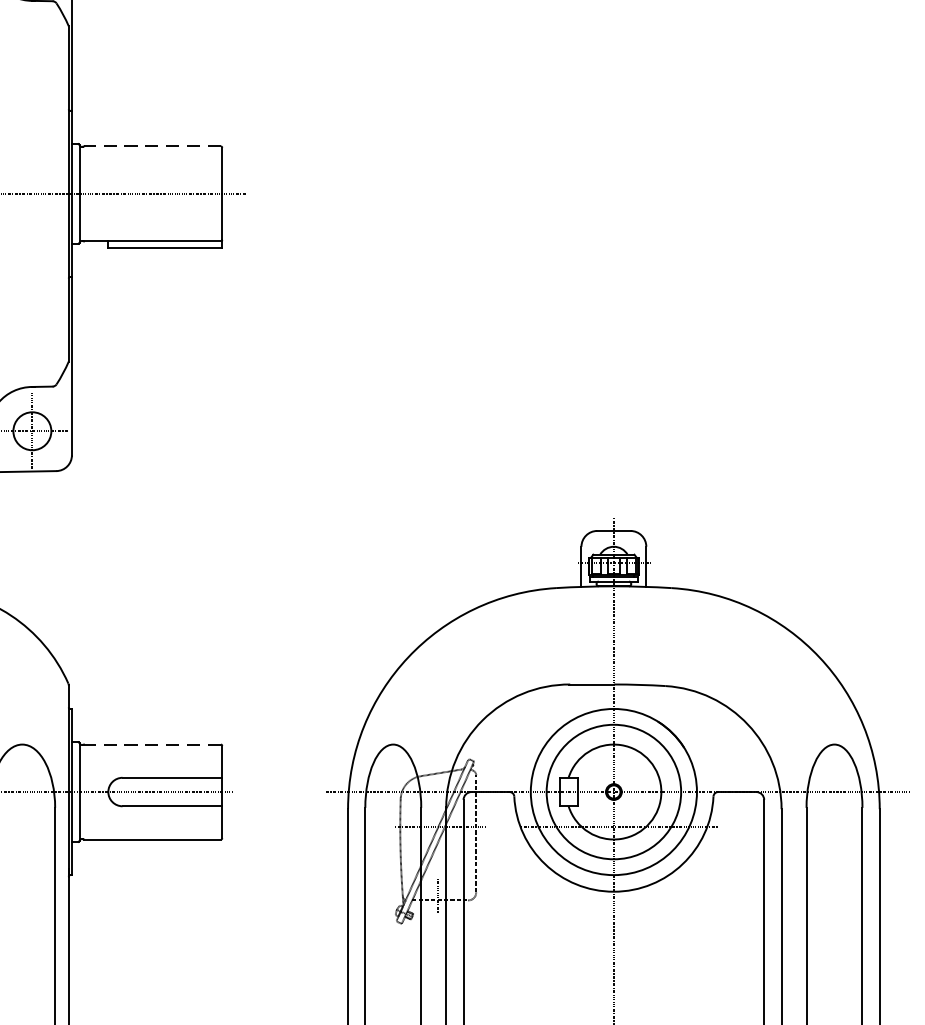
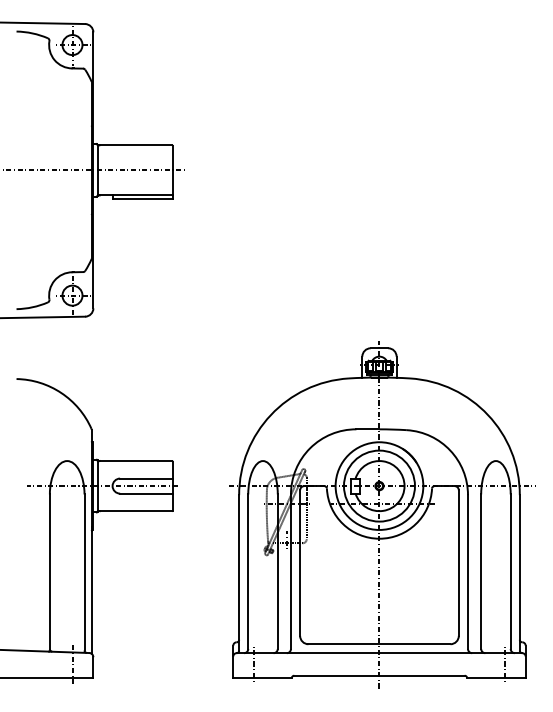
line: (151, 146) -> (135, 145), dashed -> solid
line: (151, 745) -> (135, 461), dashed -> solid

